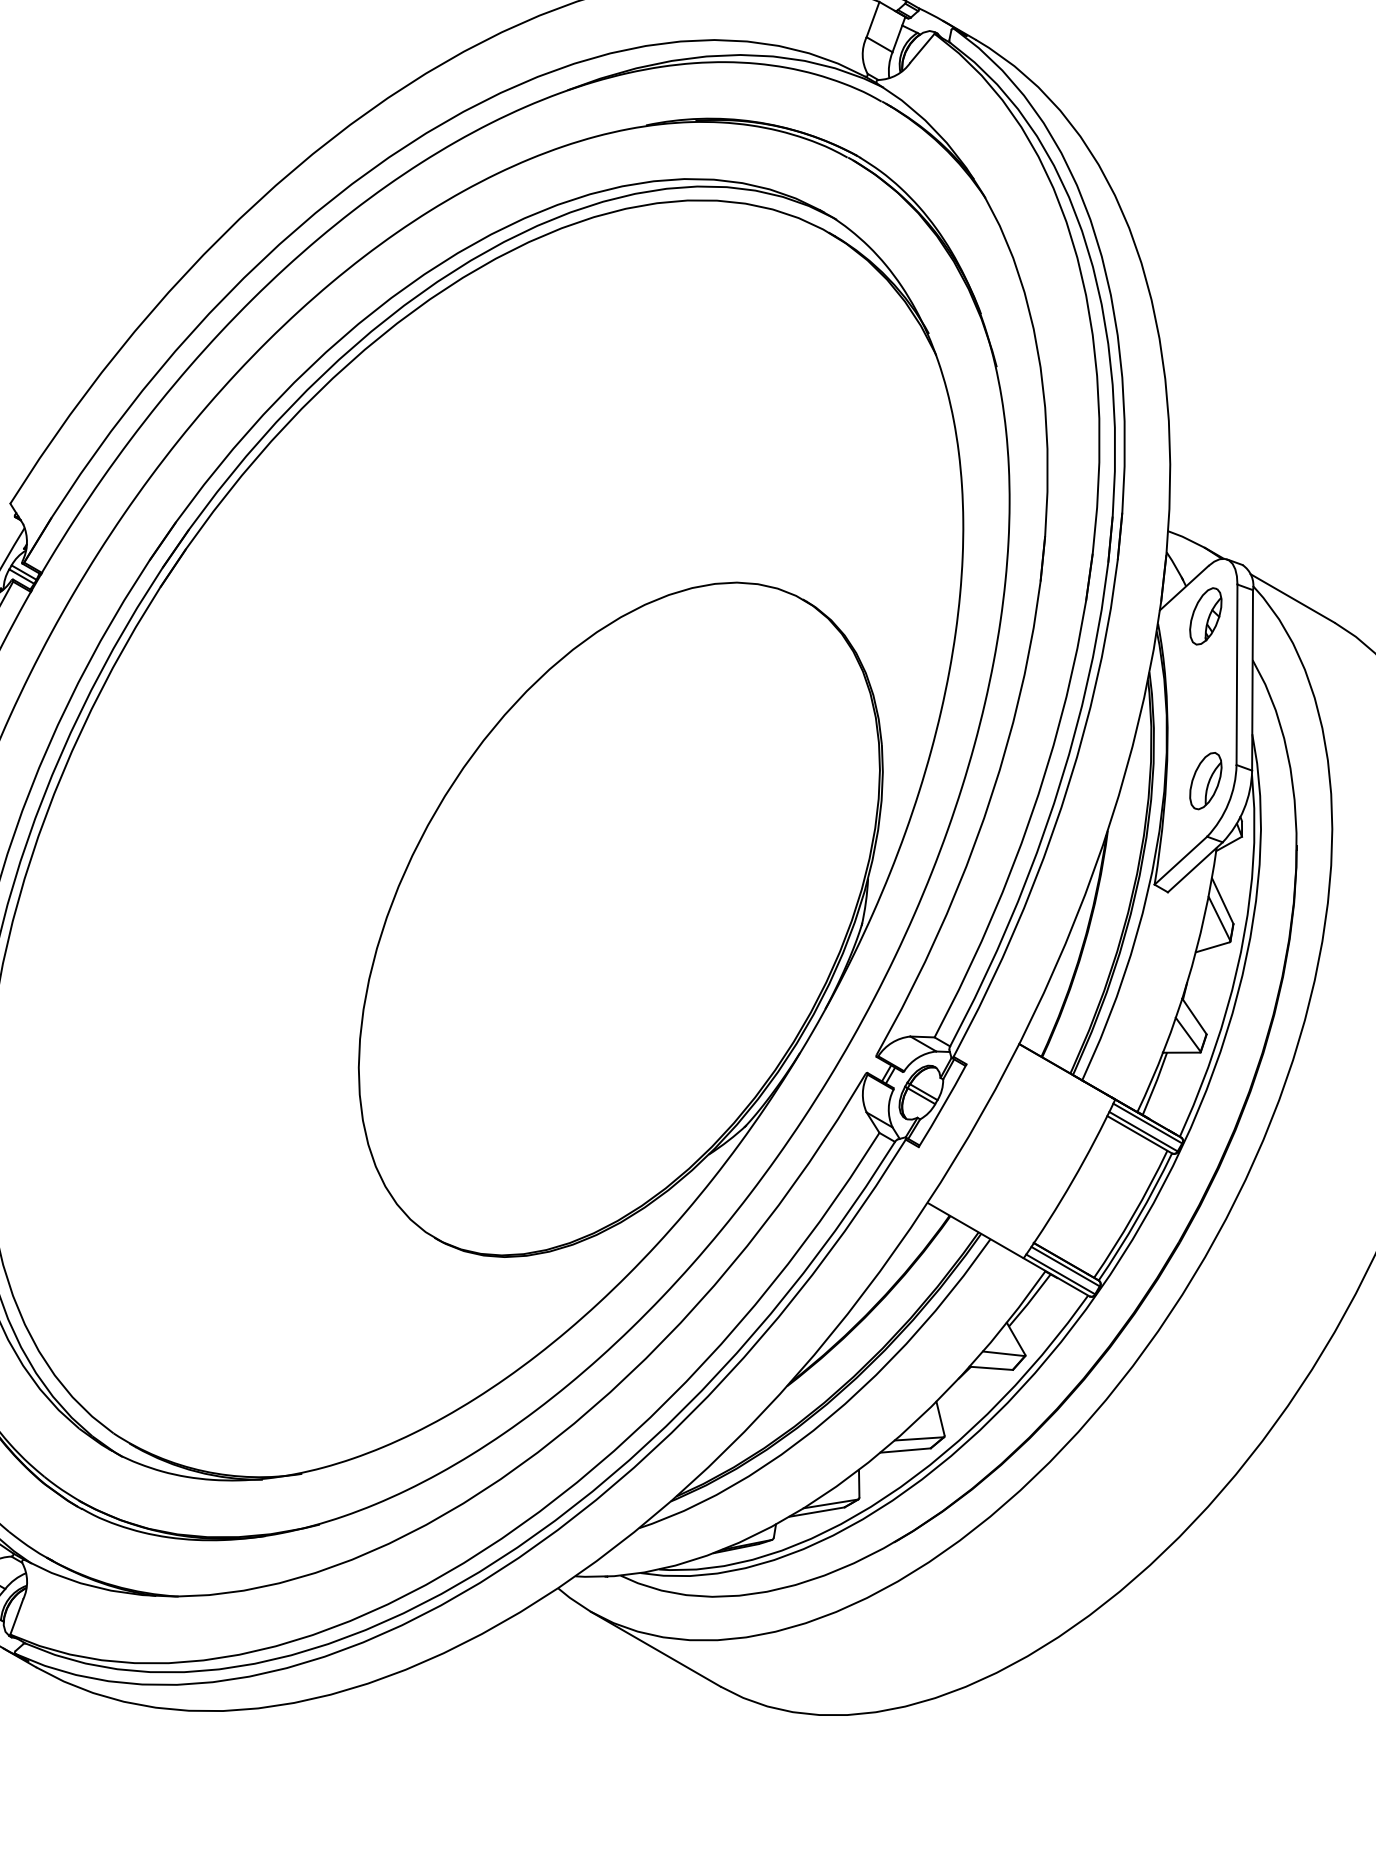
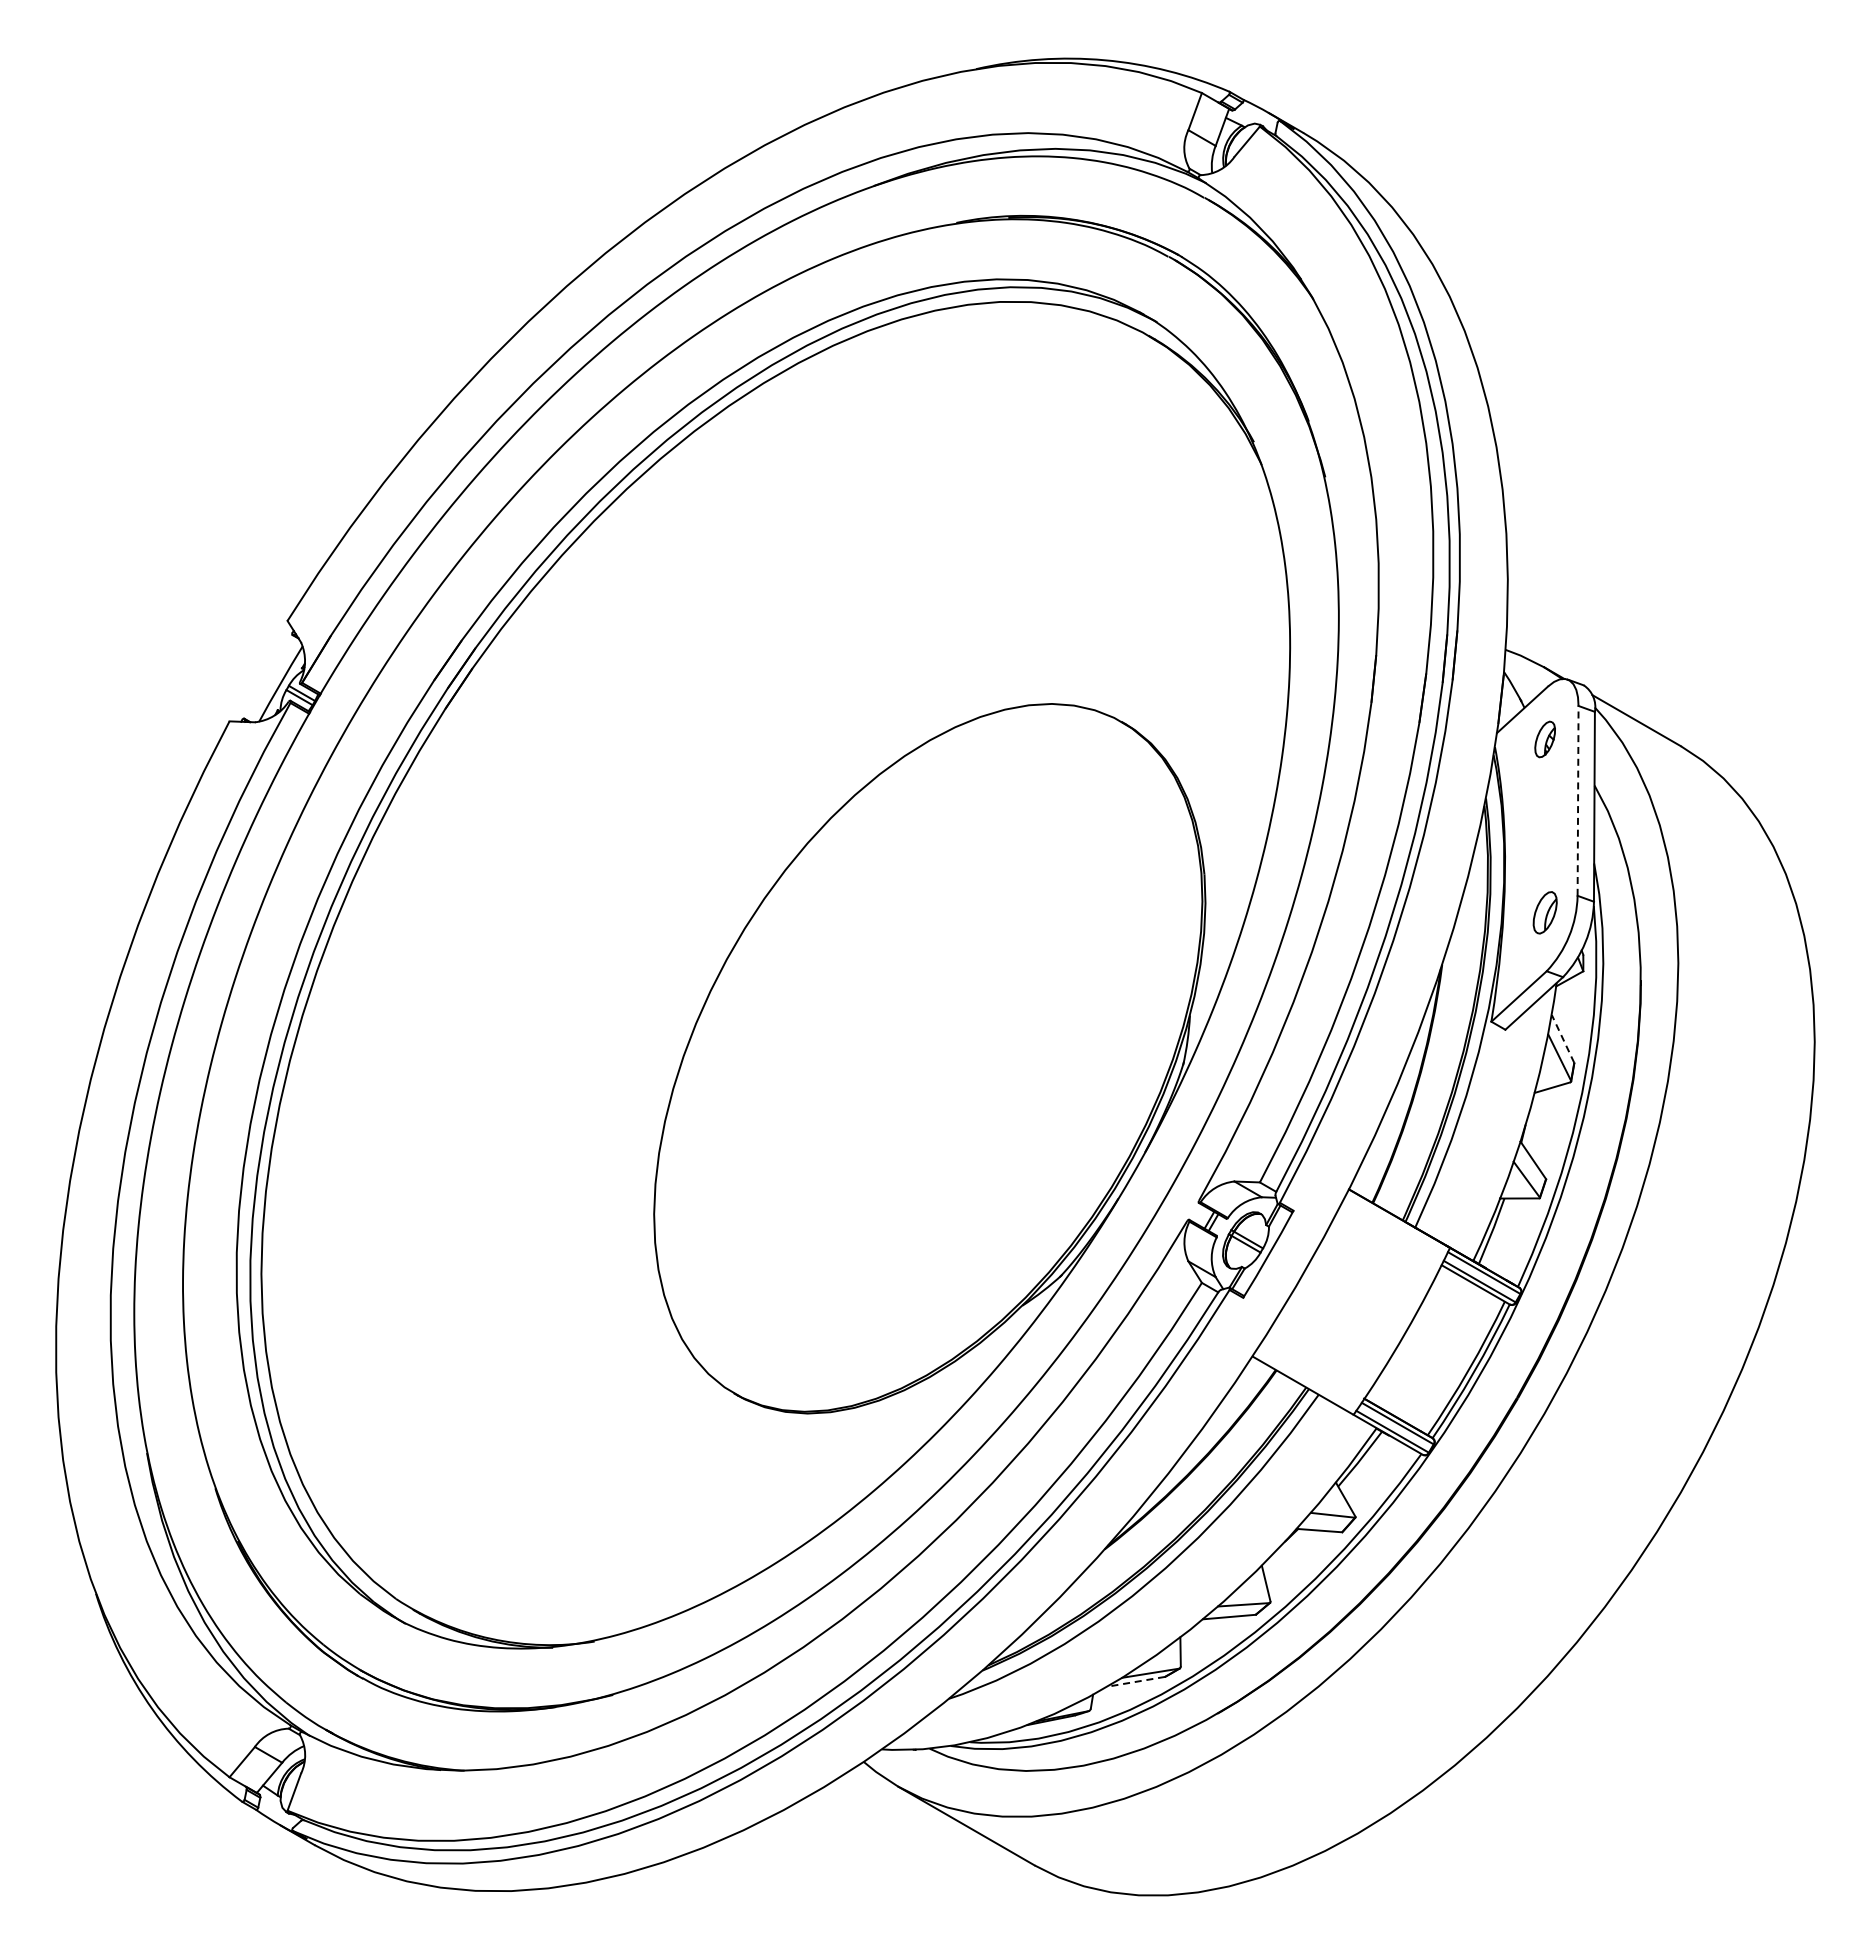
part: (1205, 616) -> (1544, 739), size x0.6
line: (1237, 674) -> (1578, 800), solid -> dashed
part: (1205, 780) -> (1544, 912), size x0.7
line: (1222, 900) -> (1562, 1038), solid -> dashed
line: (816, 1511) -> (1135, 1681), solid -> dashed

